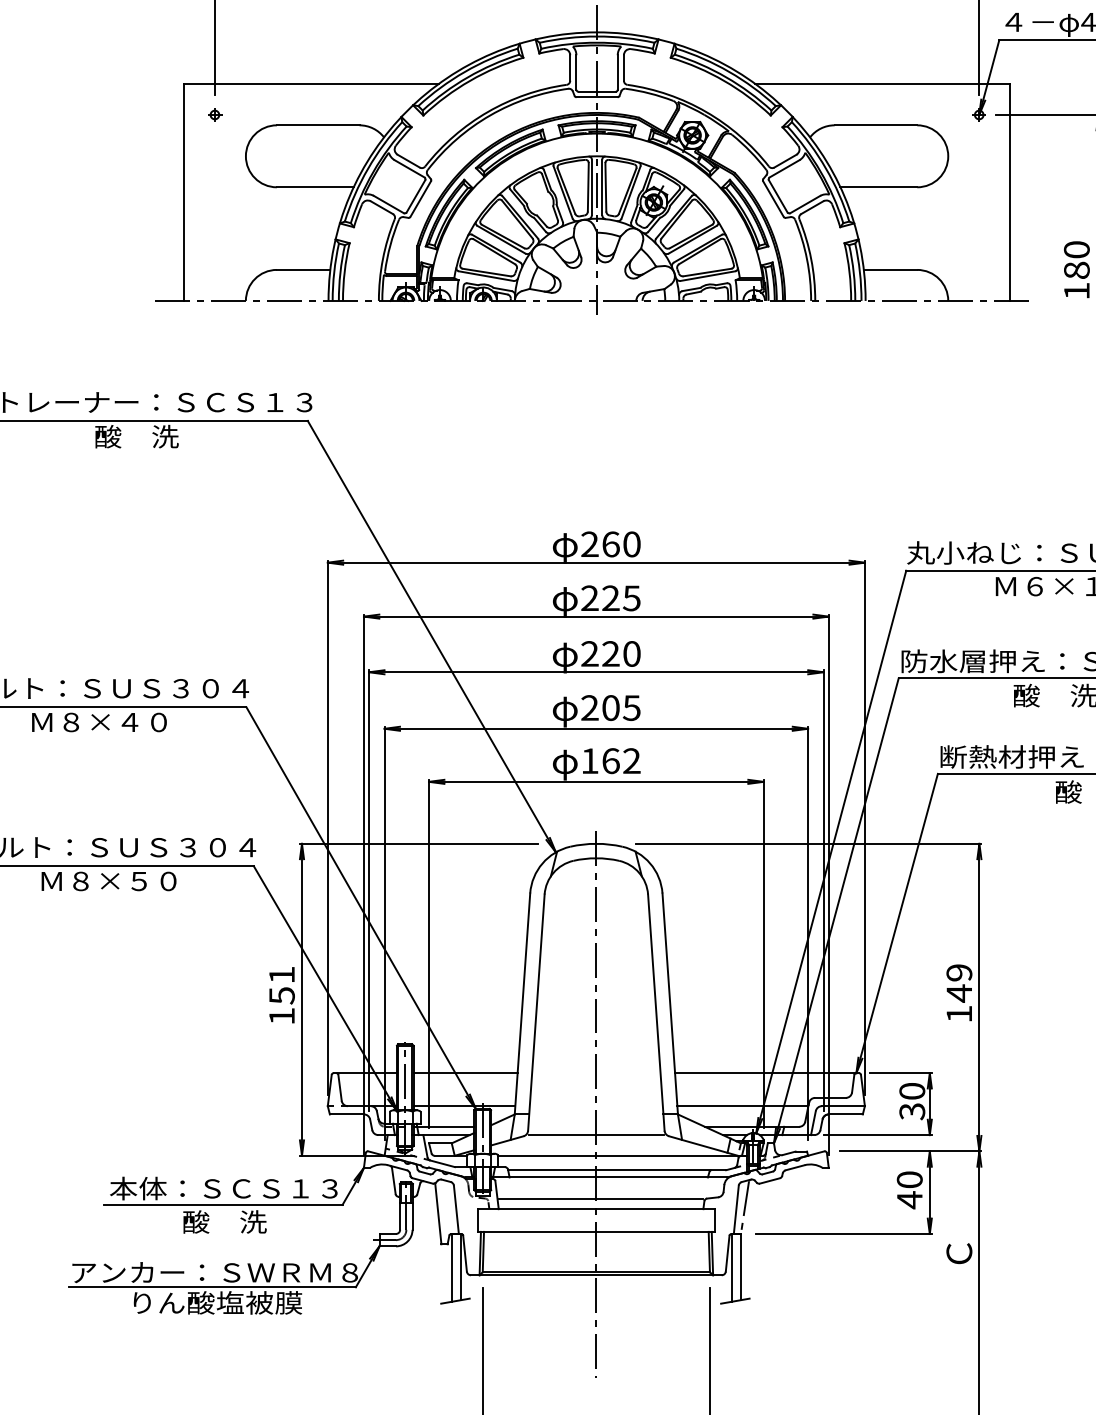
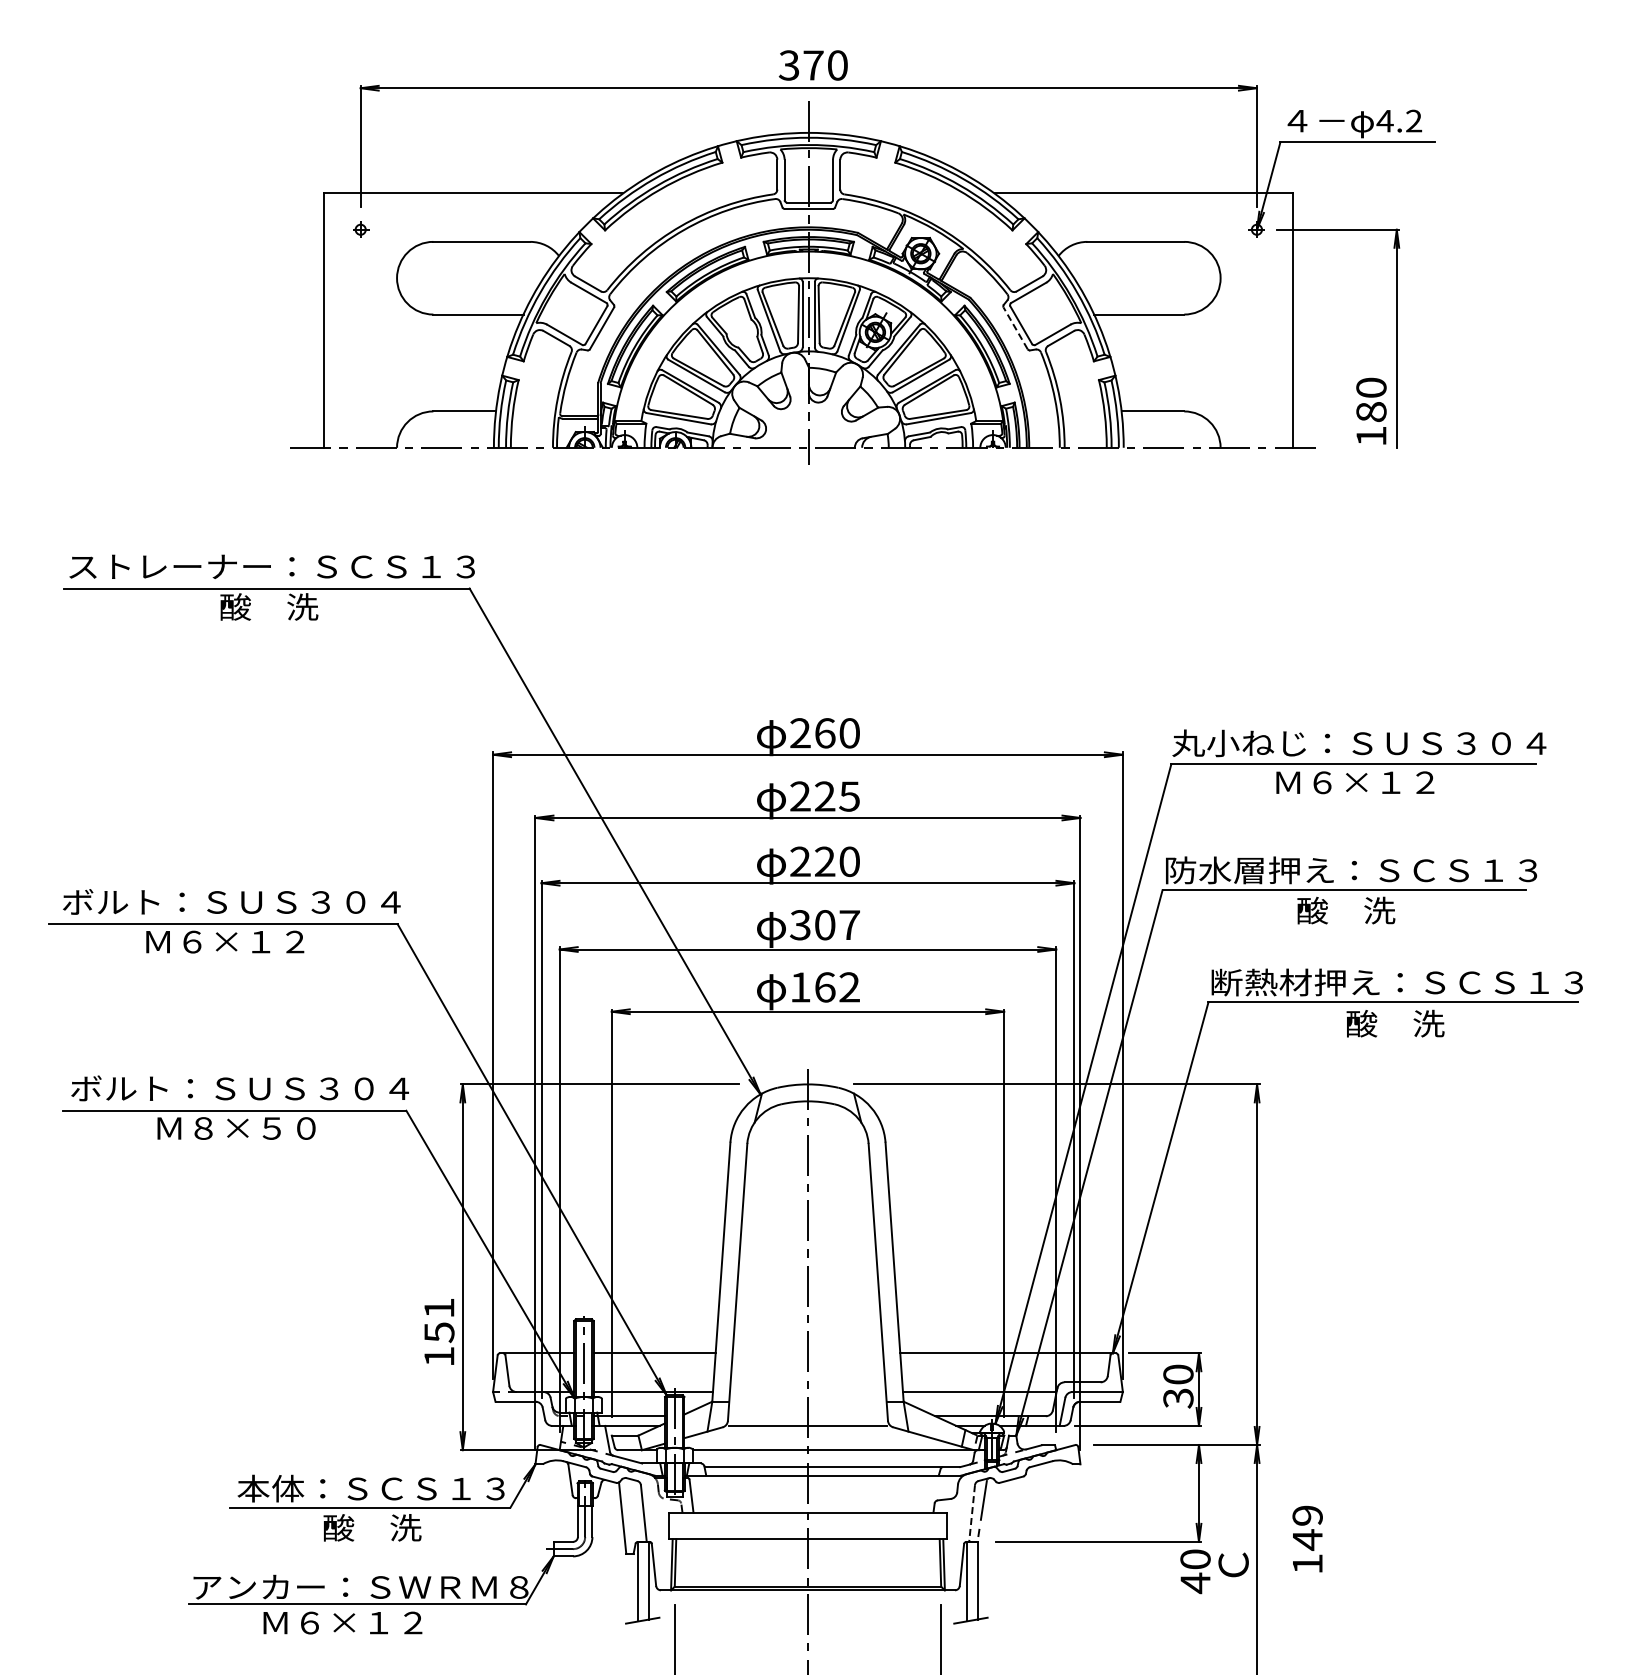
line: (773, 198) -> (1015, 327), solid -> dashed
text: (610, 708) -> (824, 925), 205 -> 307
text: (114, 721) -> (243, 941), Ｍ８×４０ -> Ｍ６×１２
text: (959, 992) -> (1307, 1538), moved
text: (282, 994) -> (439, 1331), moved
text: (909, 1190) -> (1195, 1571), moved
line: (601, 1198) -> (813, 1500), removed
line: (736, 1210) -> (972, 1514), solid -> dashed
text: (216, 1302) -> (362, 1622), りん酸塩被膜 -> Ｍ６×１２

